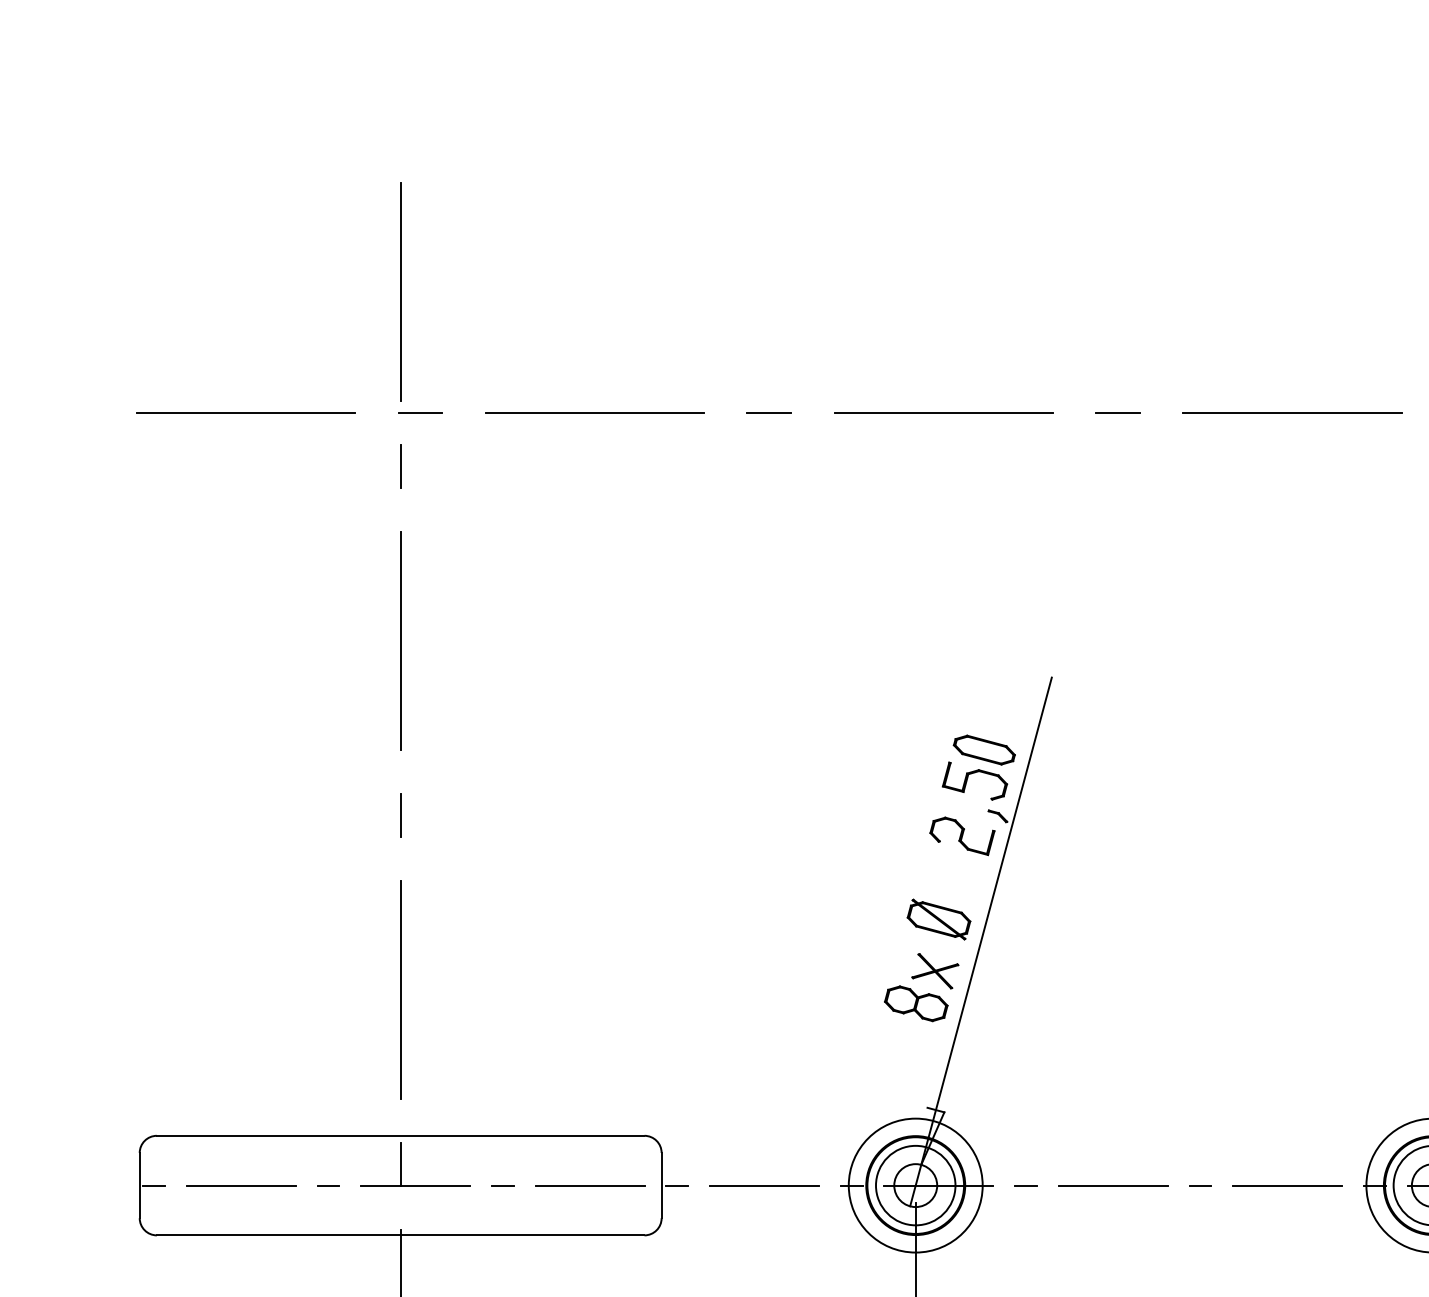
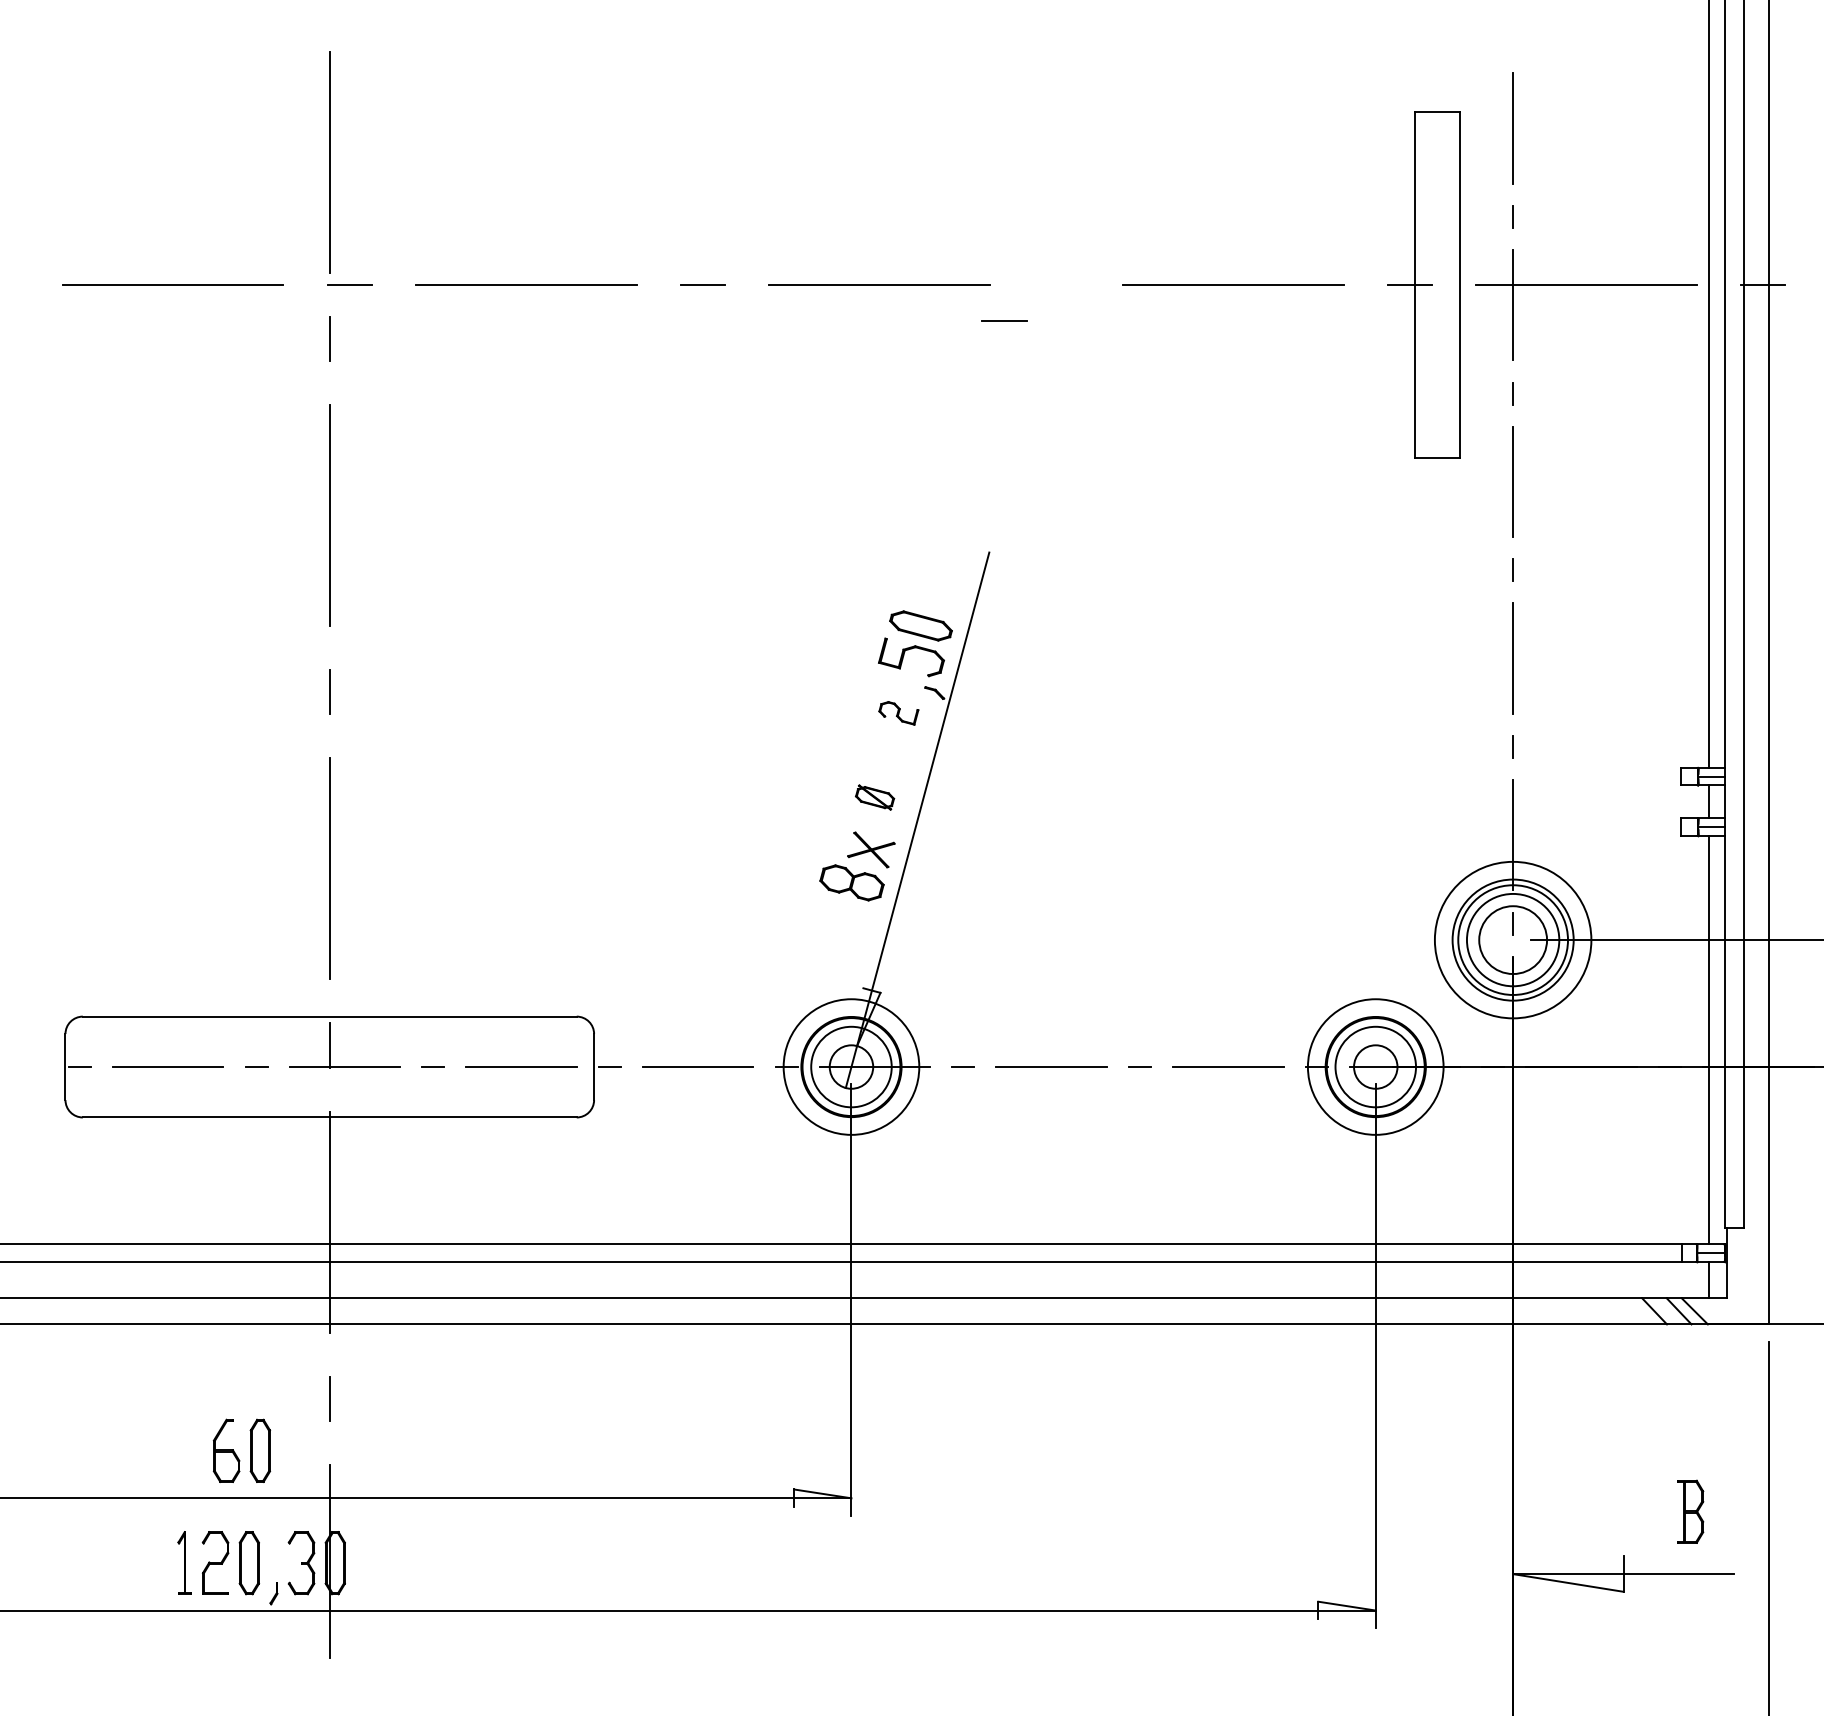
line: (1118, 412) -> (1004, 320), moved
part: (962, 836) -> (898, 713), size x0.6
part: (938, 919) -> (874, 797), size x0.6

